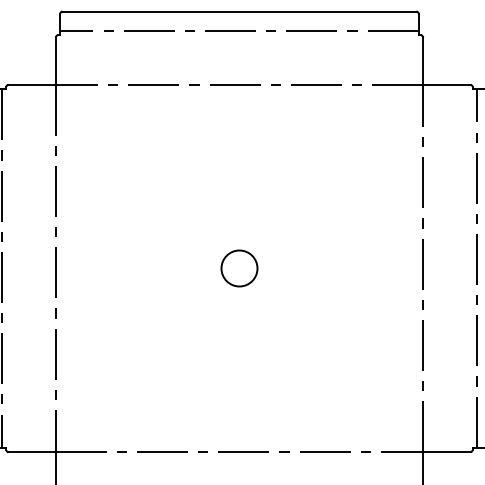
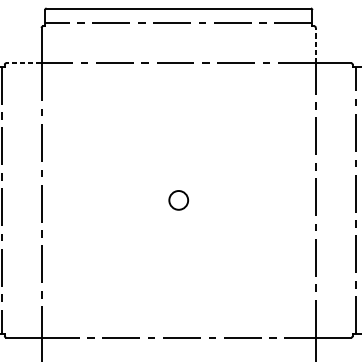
line: (423, 61) -> (316, 45), solid -> dashed
line: (32, 84) -> (24, 63), solid -> dashed
circle: (239, 268) -> (178, 200), size x0.7

